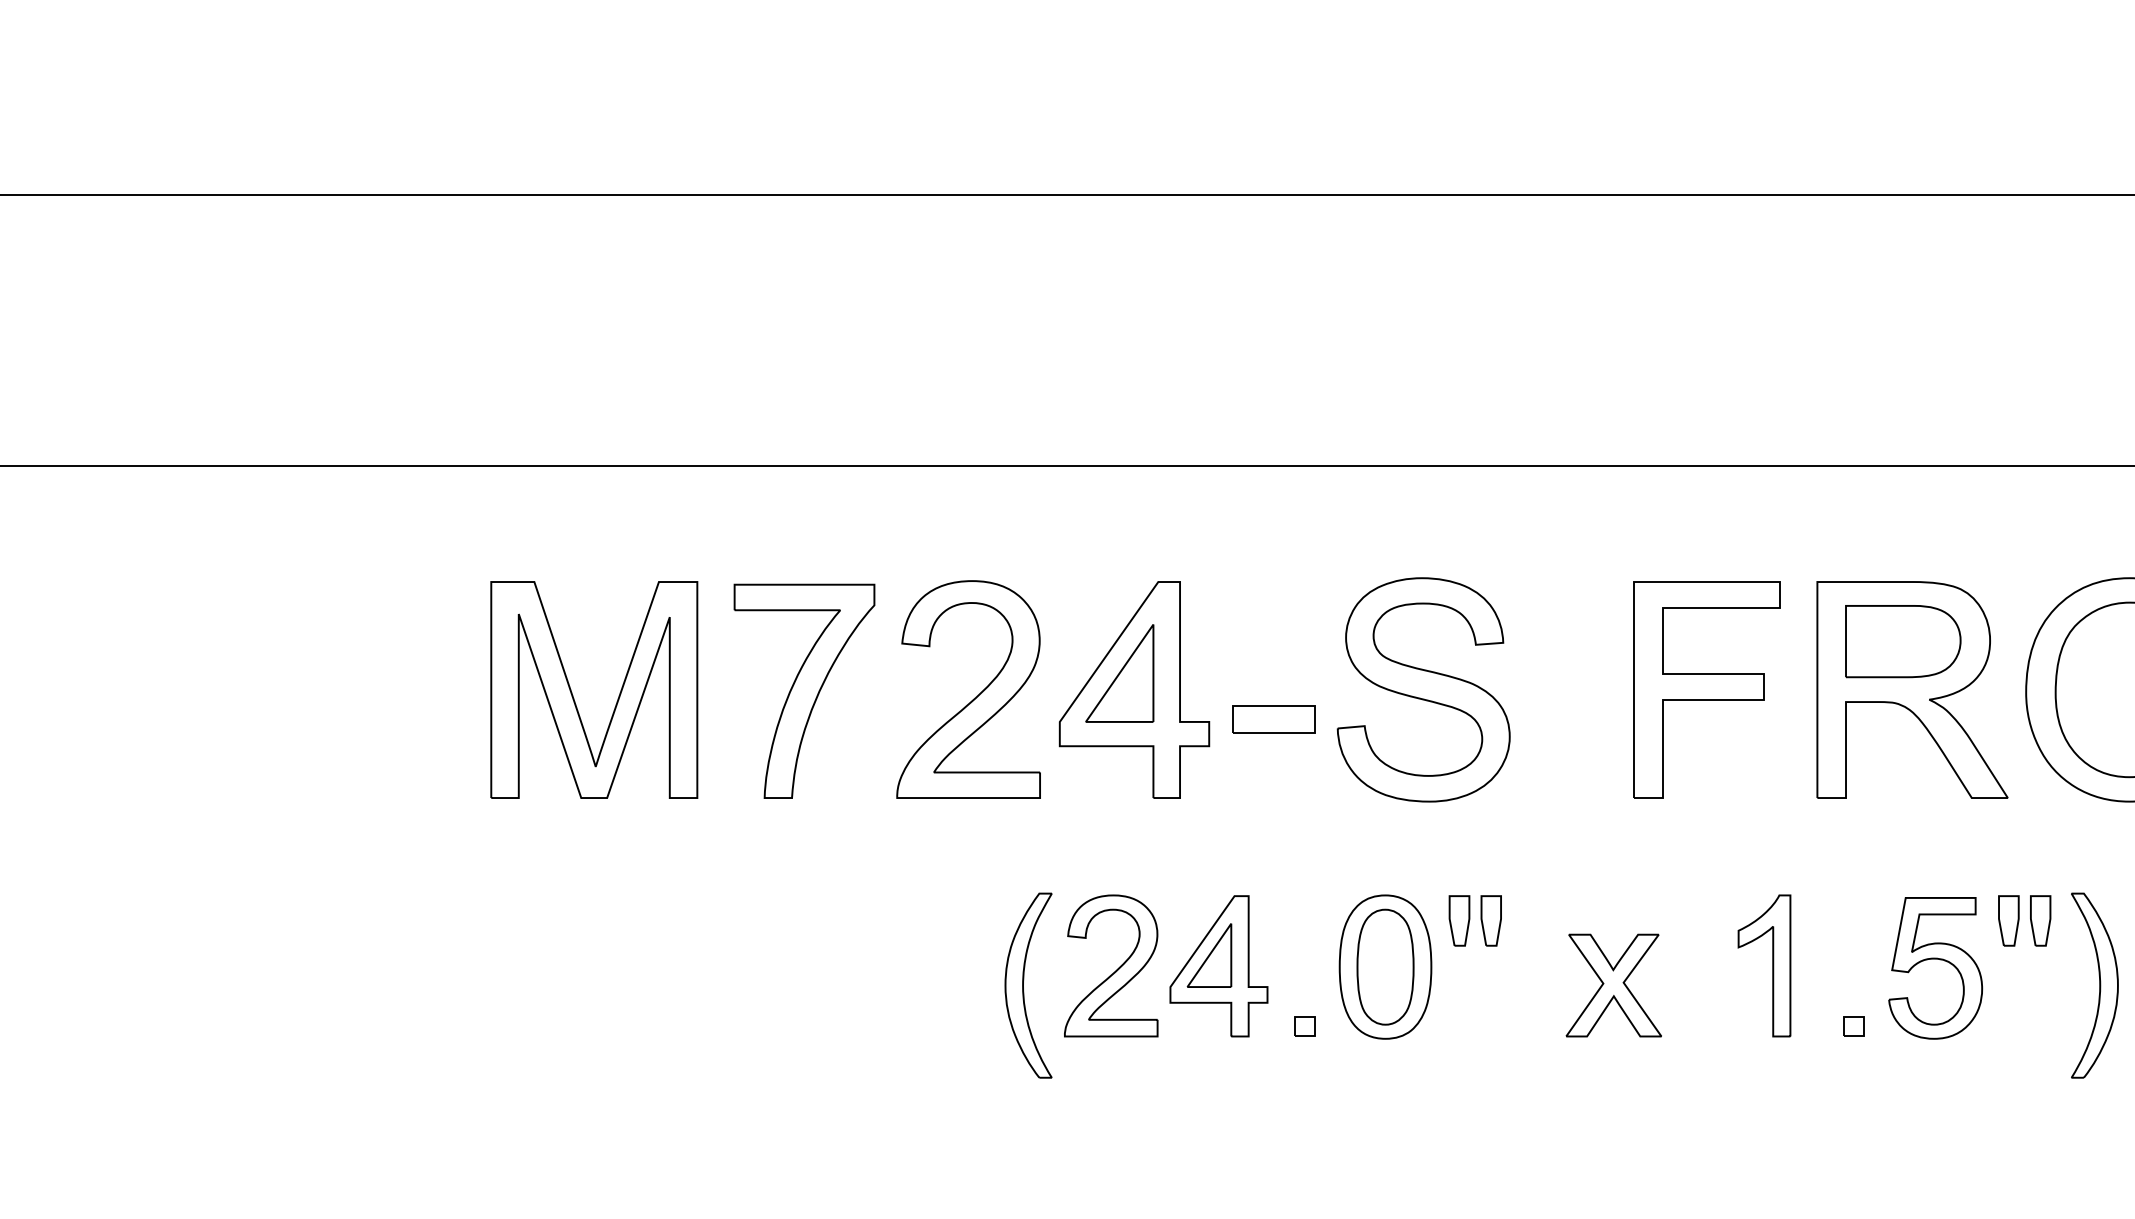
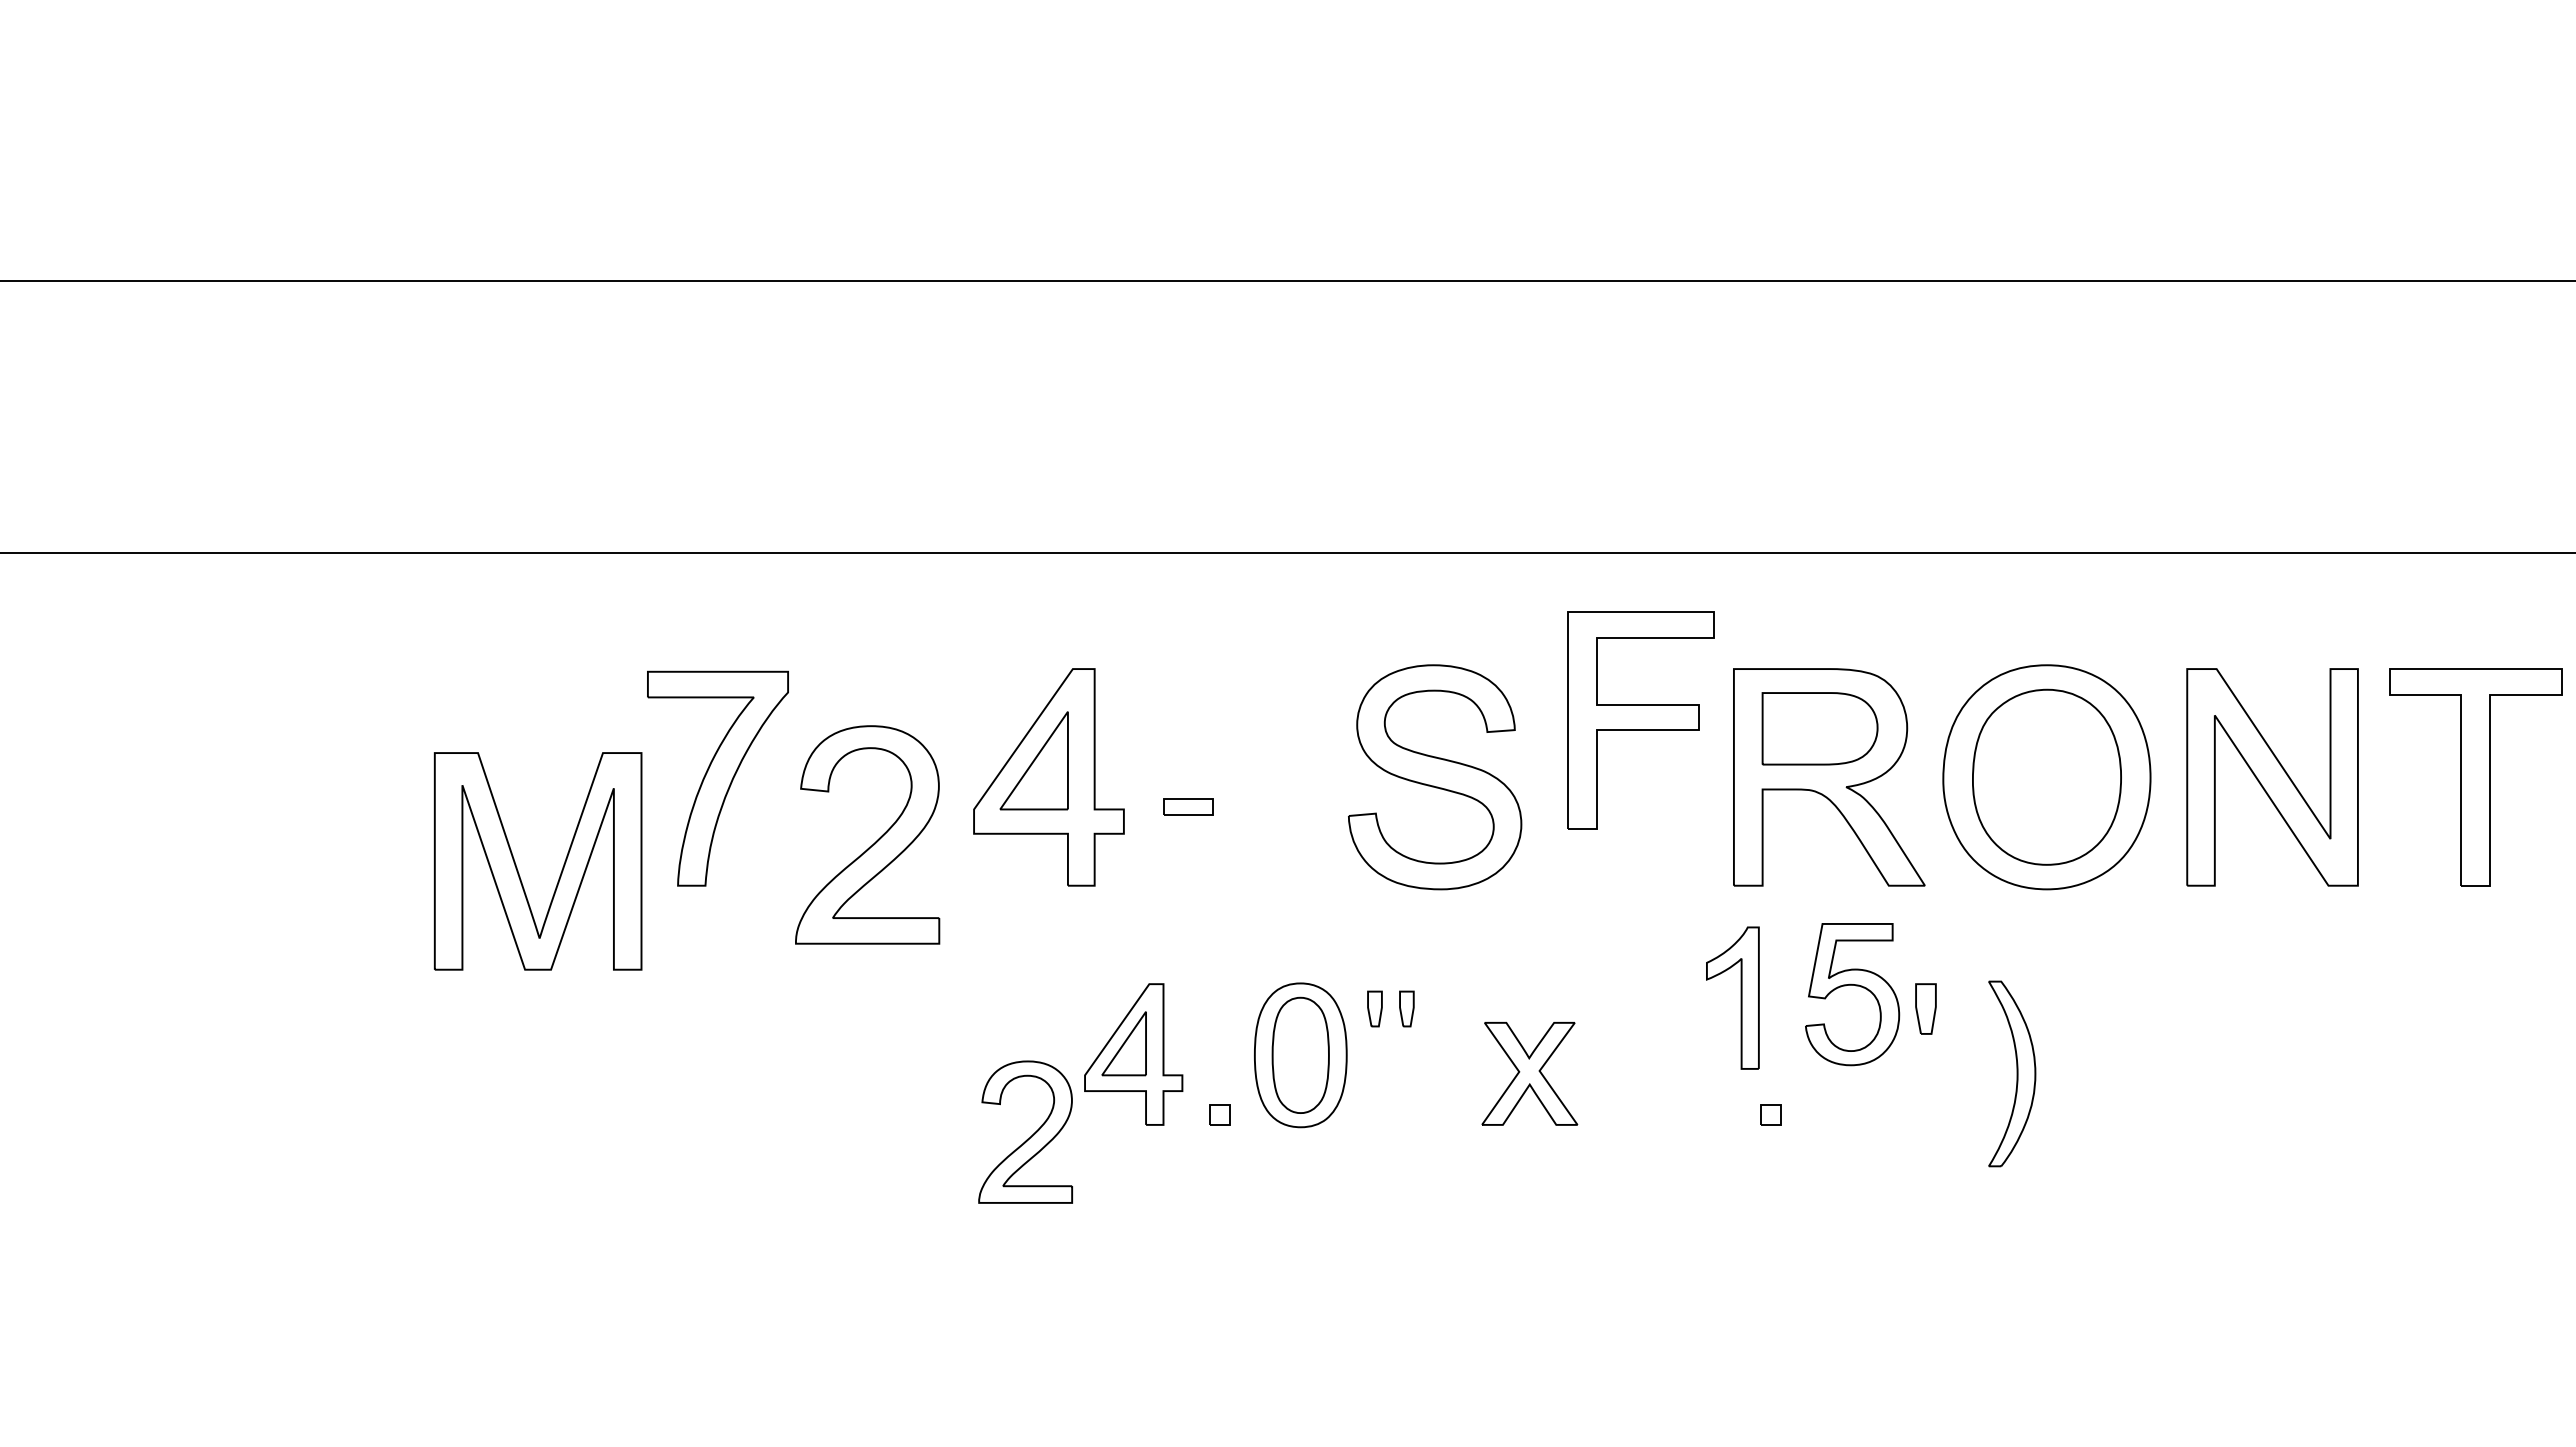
part: (1424, 690) -> (1435, 777), moved
part: (1706, 690) -> (1640, 720), moved
part: (573, 696) -> (517, 867), moved
part: (976, 696) -> (875, 841), moved
part: (1273, 720) -> (1188, 807), size x0.6
part: (1459, 920) -> (1374, 1008), size x0.7
part: (1490, 920) -> (1406, 1008), size x0.7
part: (2040, 920) -> (1957, 1008), removed
part: (1938, 960) -> (1855, 986), moved
part: (1772, 965) -> (1740, 997), moved
part: (1116, 970) -> (1030, 1136), moved
part: (1028, 985) -> (942, 1073), removed

